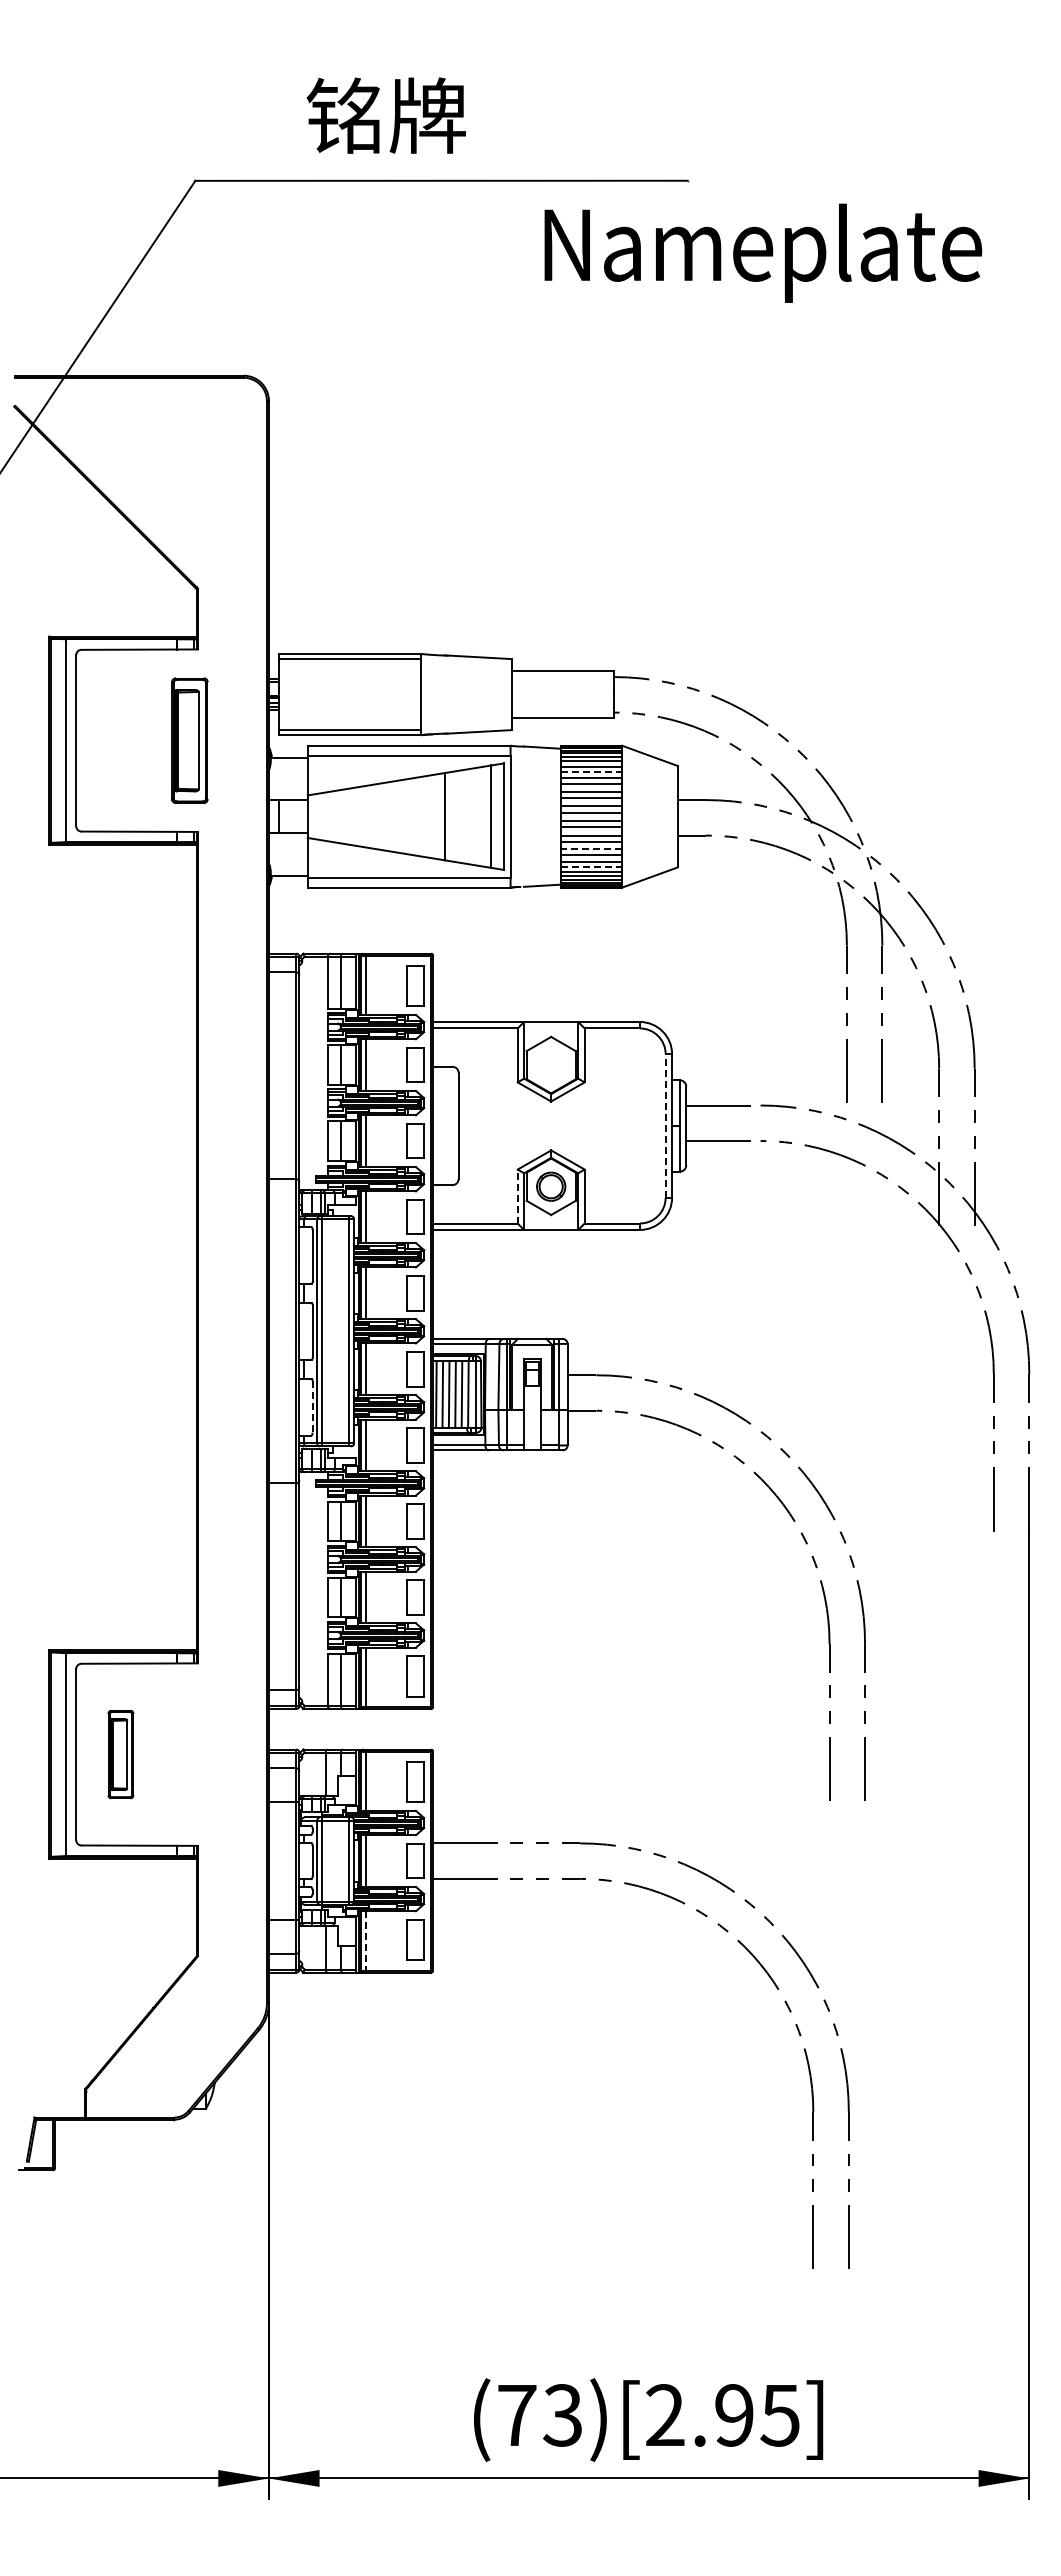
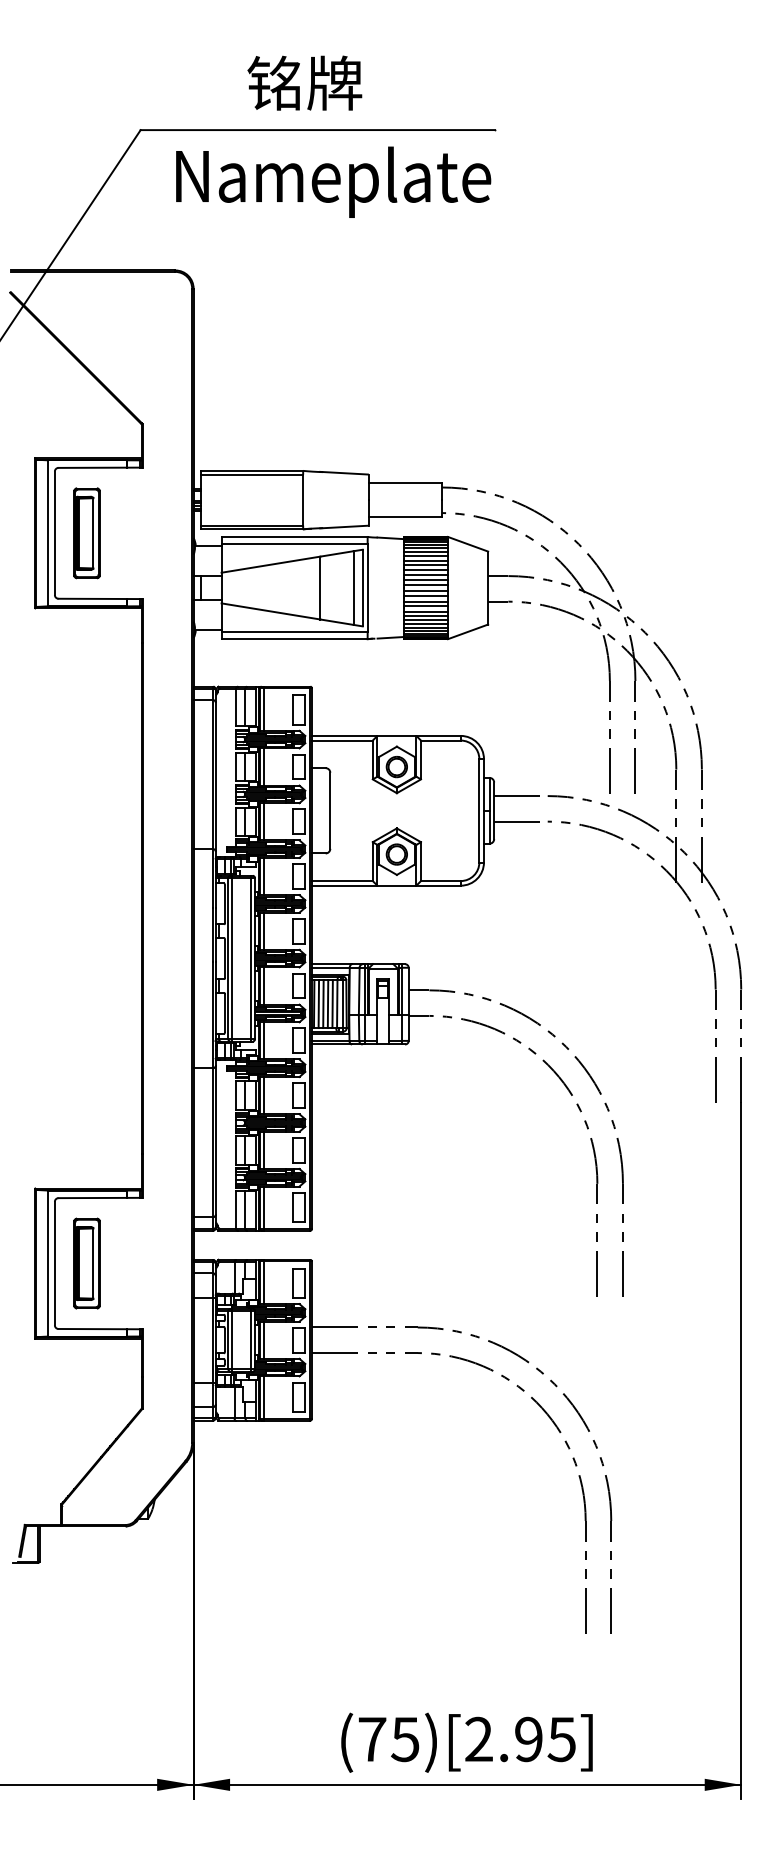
text: (385, 115) -> (304, 83), moved
text: (763, 252) -> (333, 181), moved
part: (189, 740) -> (86, 533), moved
line: (592, 771) -> (426, 555), dashed -> solid
line: (591, 849) -> (425, 611), dashed -> solid
line: (592, 866) -> (426, 623), dashed -> solid
part: (551, 1065) -> (397, 767), added
line: (665, 1125) -> (479, 810), dashed -> solid
line: (517, 1196) -> (372, 861), dashed -> solid
line: (312, 1406) -> (224, 1012), dashed -> solid
part: (120, 1754) -> (86, 1263), size x1.43
line: (366, 1940) -> (263, 1397), dashed -> solid
text: (562, 2415) -> (405, 1739), (73)[2.95] -> (75)[2.95]

